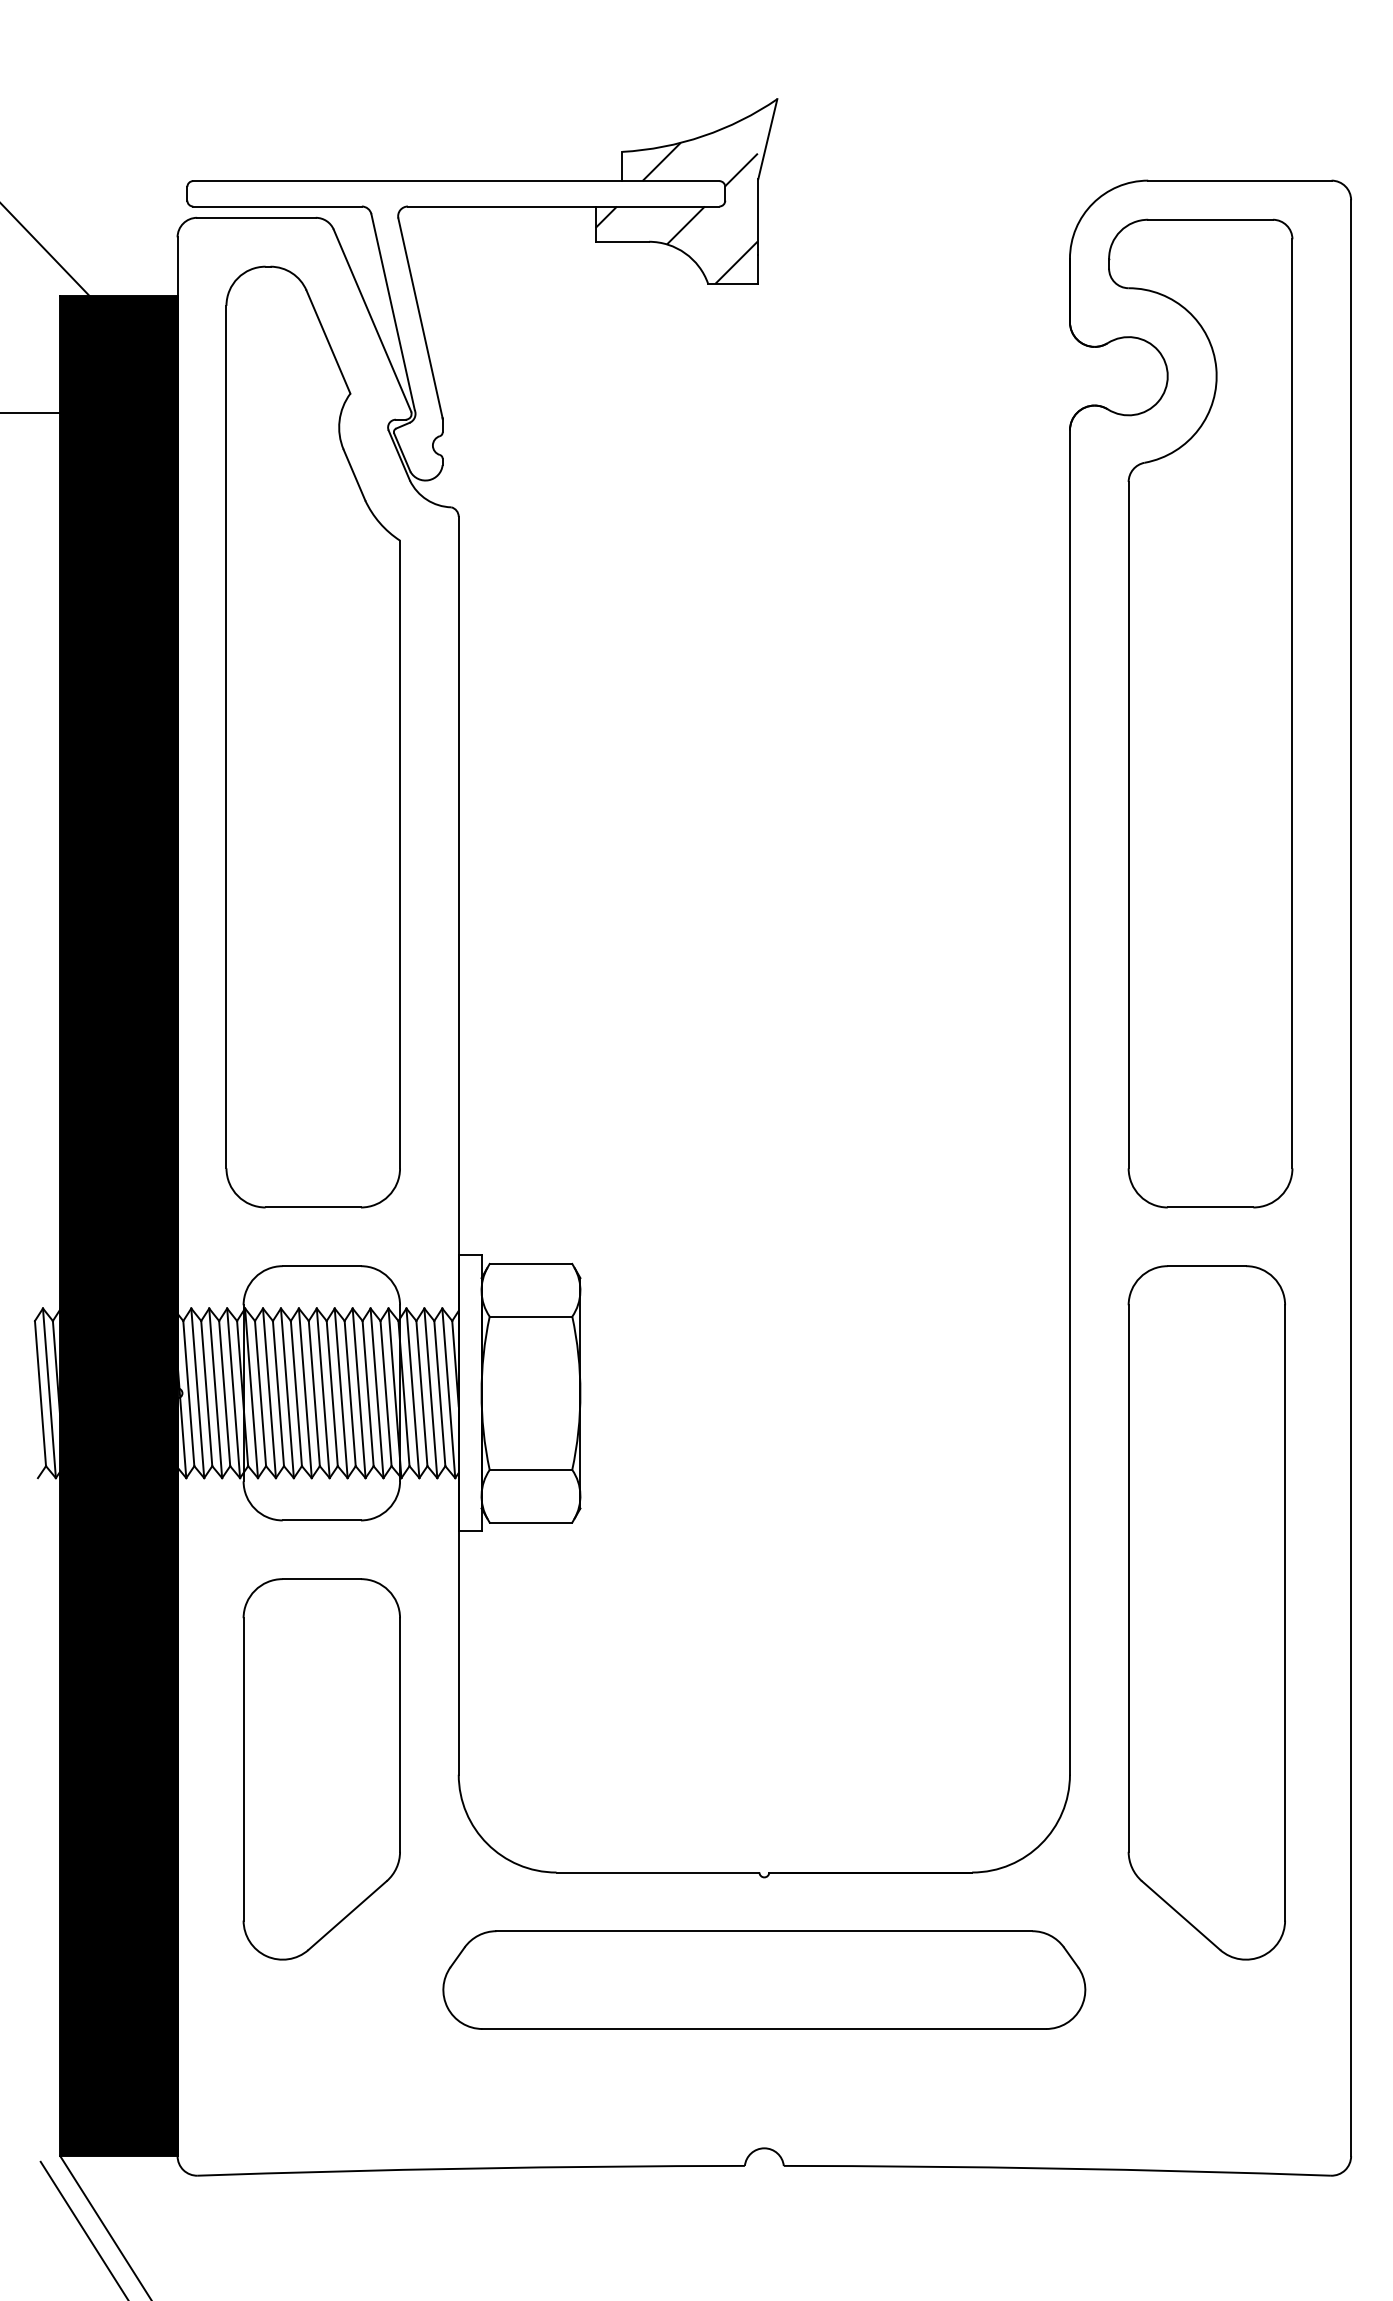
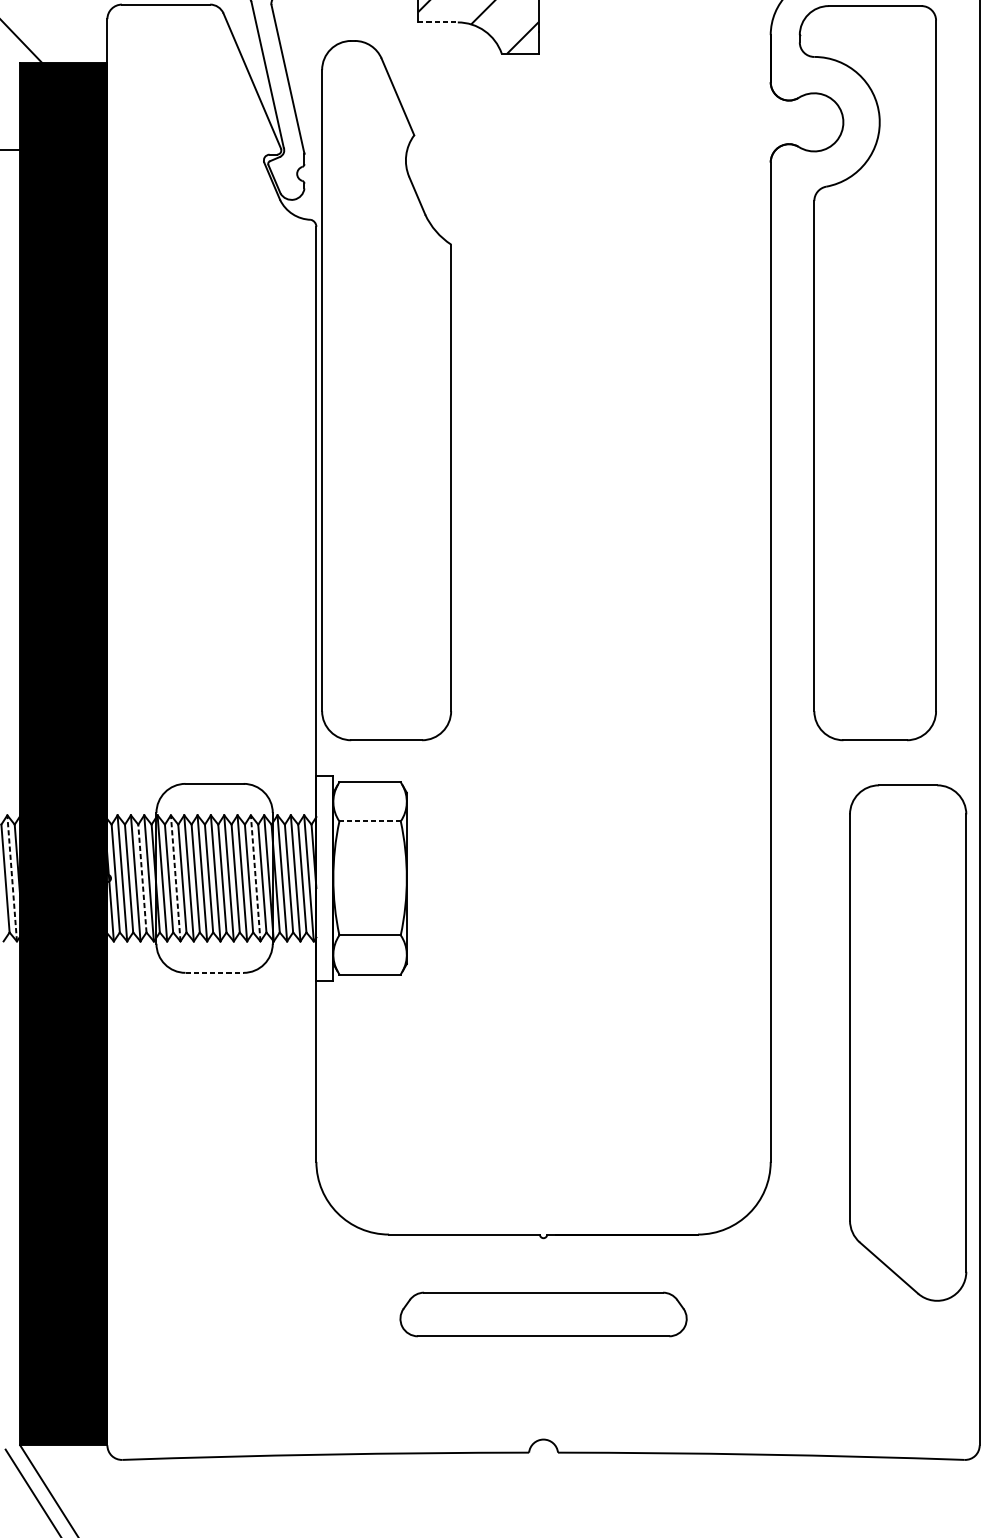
line: (622, 241) -> (438, 22), solid -> dashed
part: (312, 736) -> (386, 390), moved
line: (530, 1316) -> (369, 821), solid -> dashed
line: (49, 1392) -> (12, 877), solid -> dashed
line: (269, 1392) -> (175, 877), solid -> dashed
line: (377, 1392) -> (256, 877), solid -> dashed
line: (224, 1393) -> (142, 878), solid -> dashed
line: (322, 1520) -> (215, 972), solid -> dashed
part: (1206, 1612) -> (907, 1042), moved
part: (321, 1769) -> (214, 1157), removed
part: (764, 1979) -> (543, 1314), size x0.6

